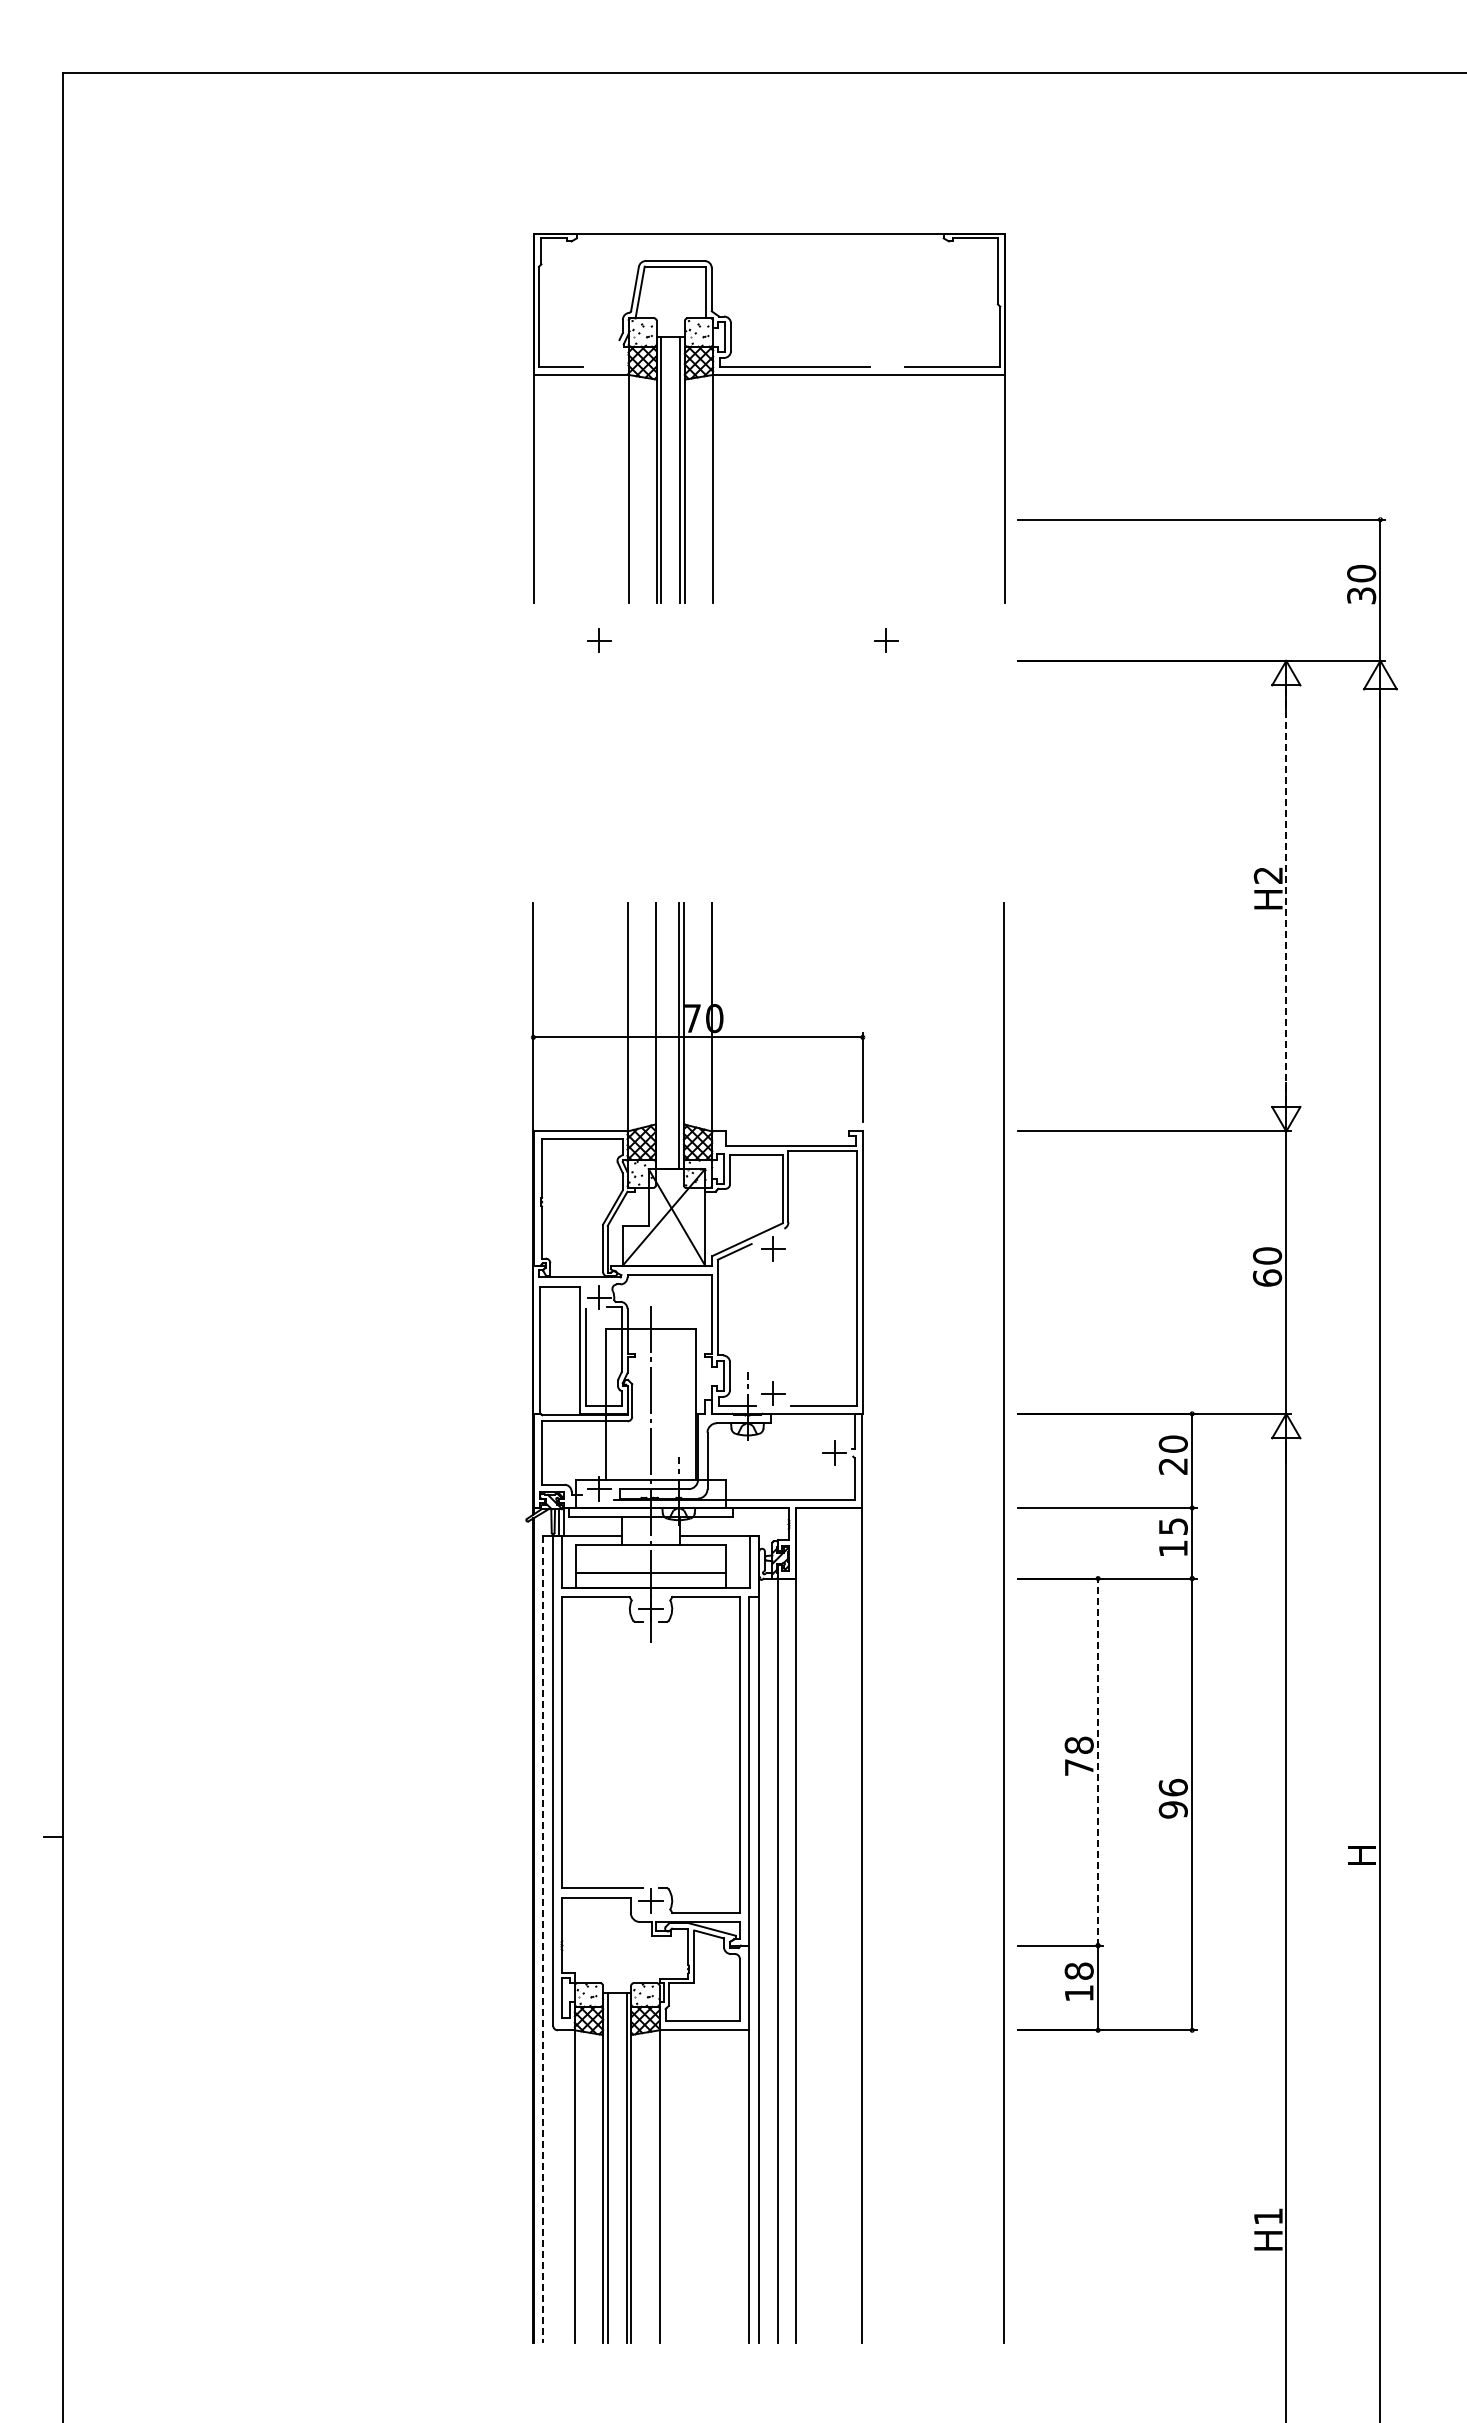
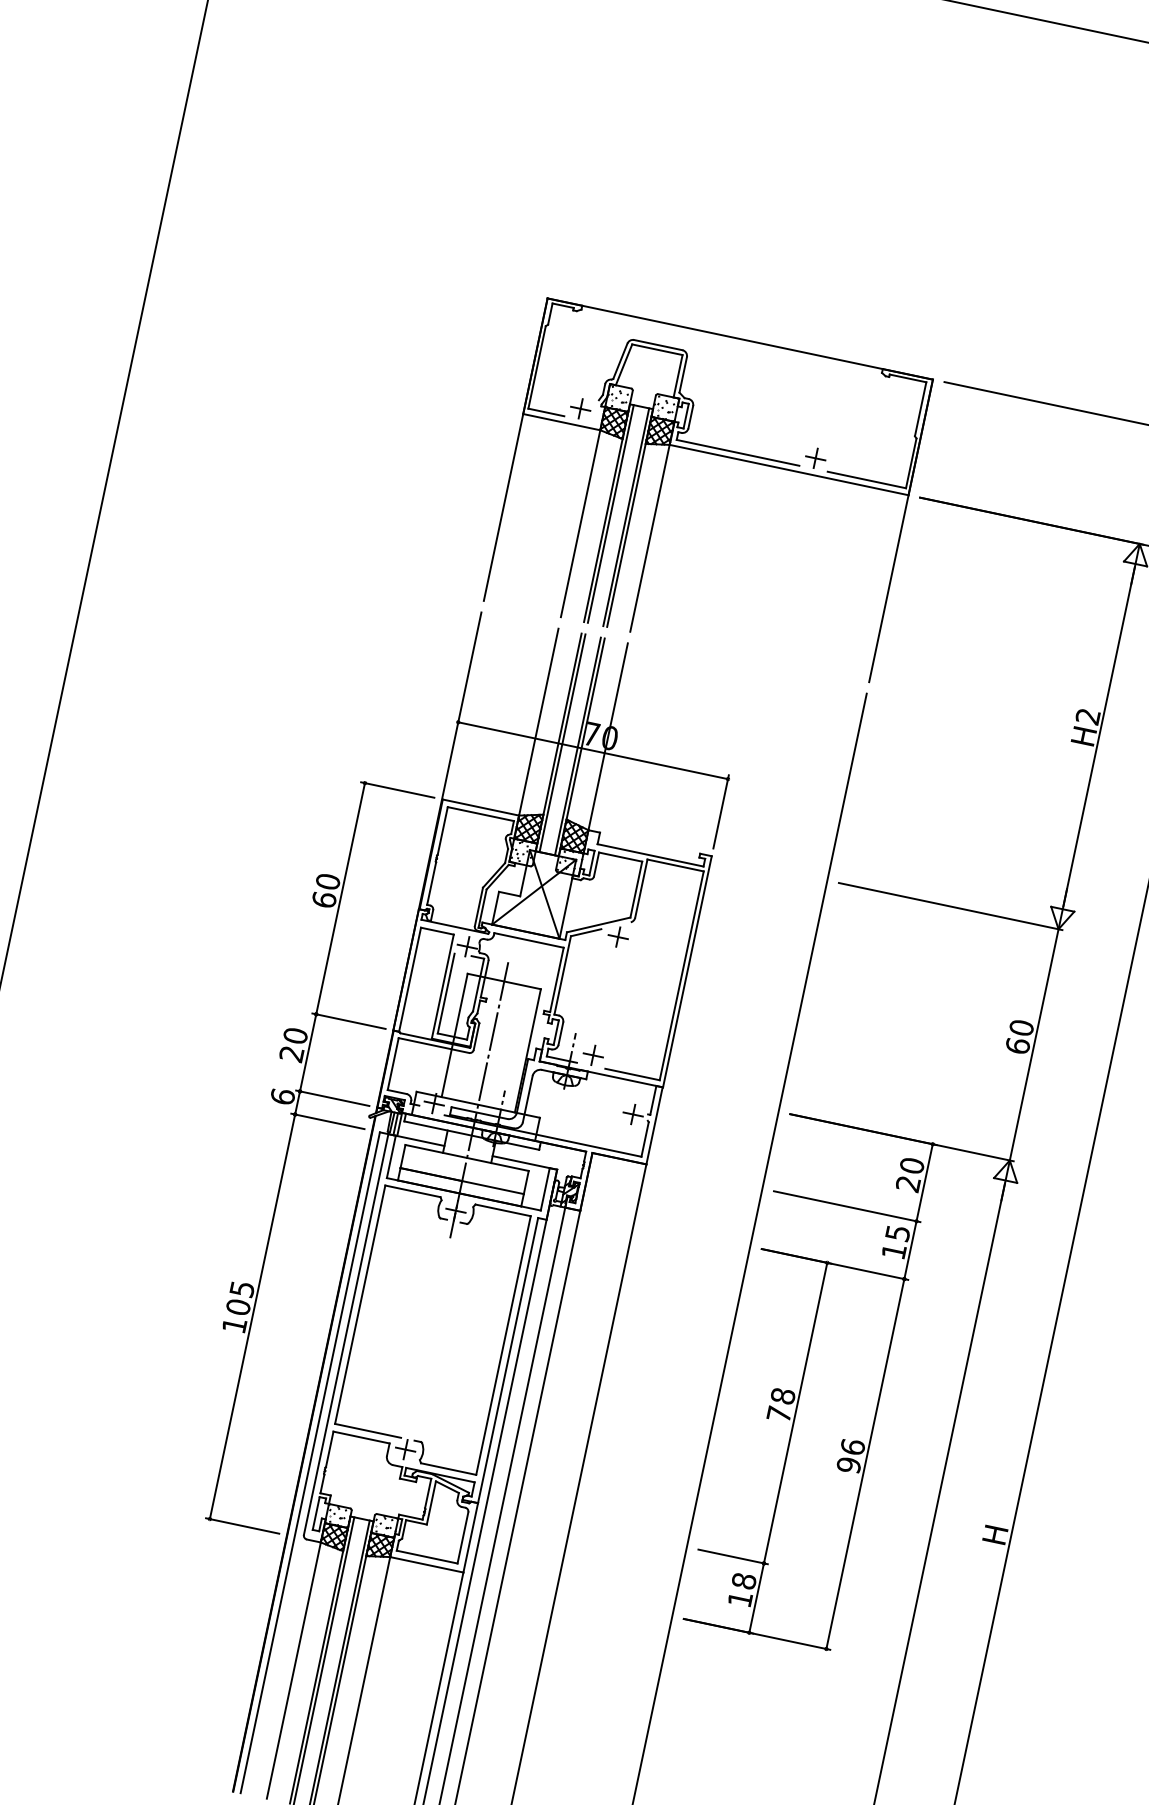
part: (769, 375) -> (715, 455), moved
line: (1286, 895) -> (1099, 736), dashed -> solid
line: (660, 1036) -> (562, 743), added
part: (439, 1580) -> (287, 1150), added
line: (1098, 1762) -> (795, 1413), dashed -> solid
line: (542, 1939) -> (310, 1462), dashed -> solid

